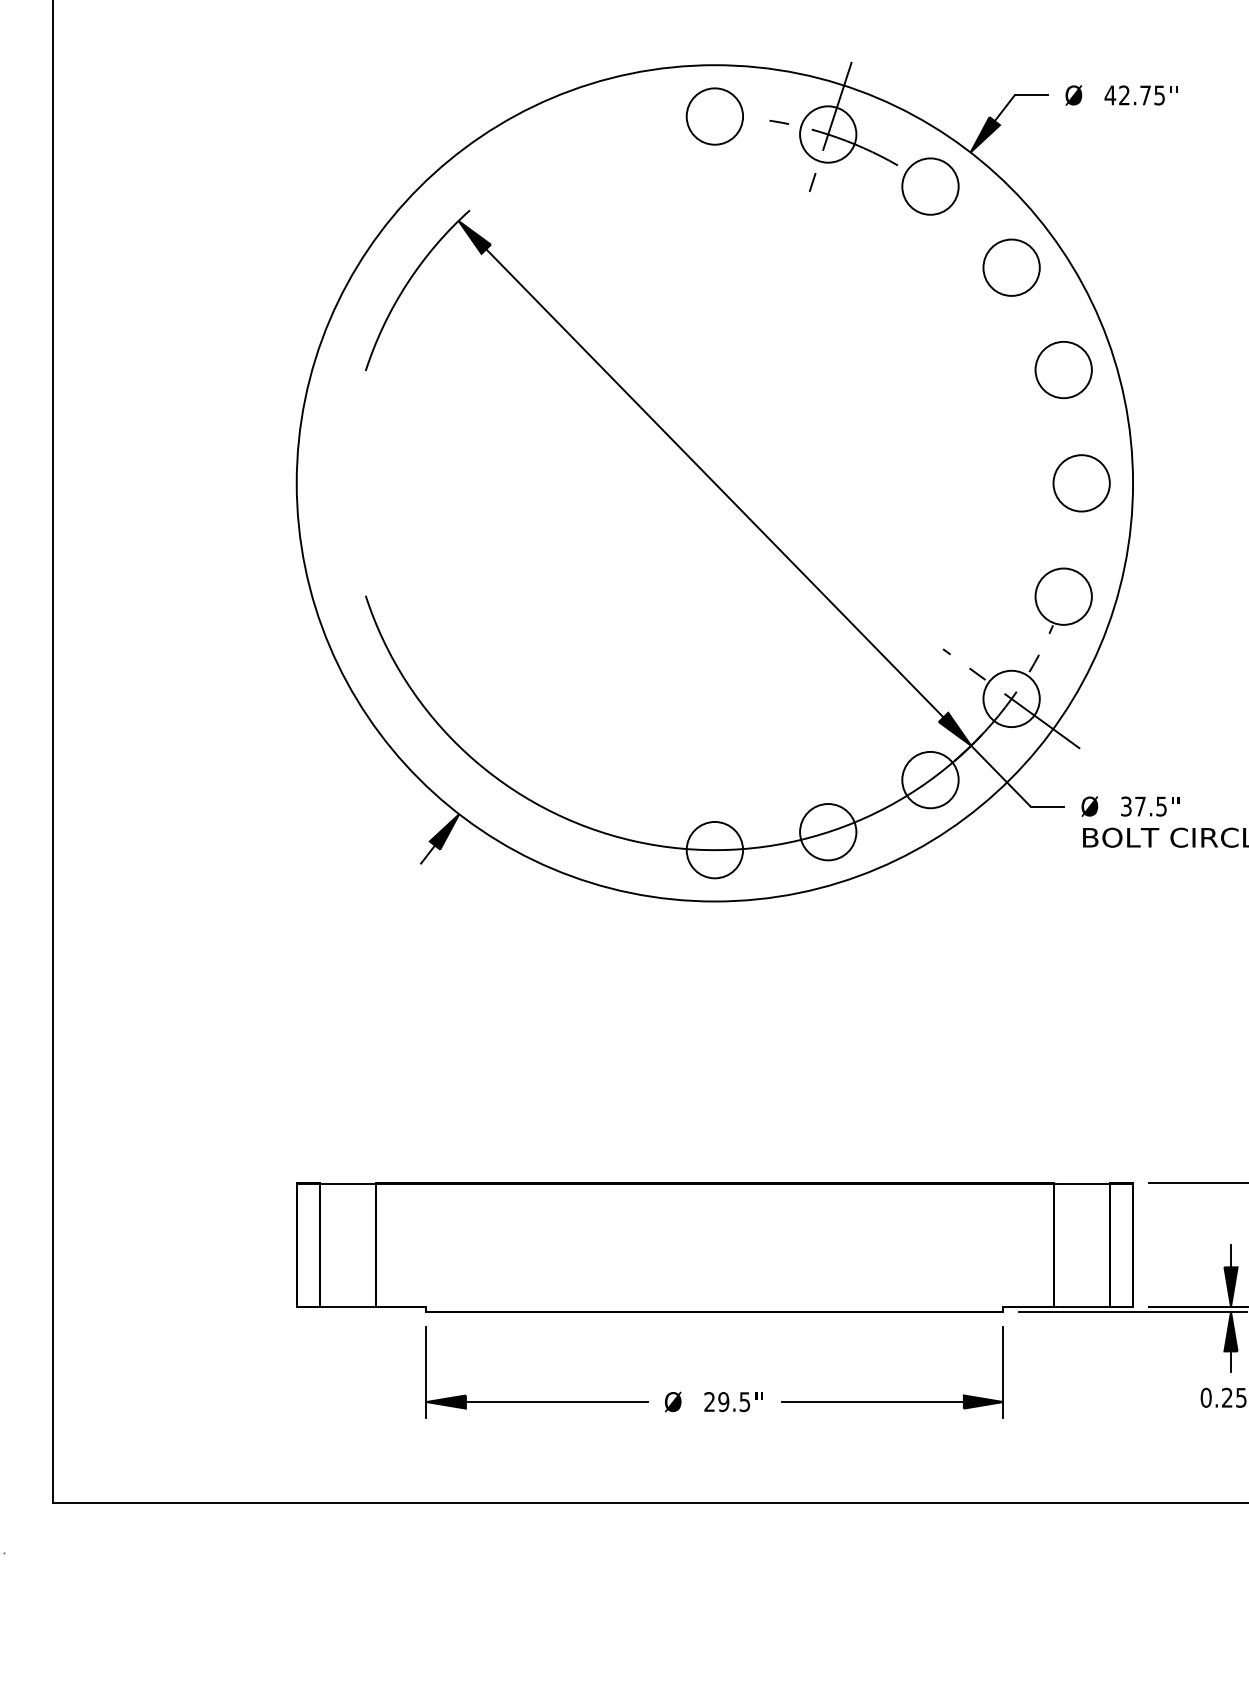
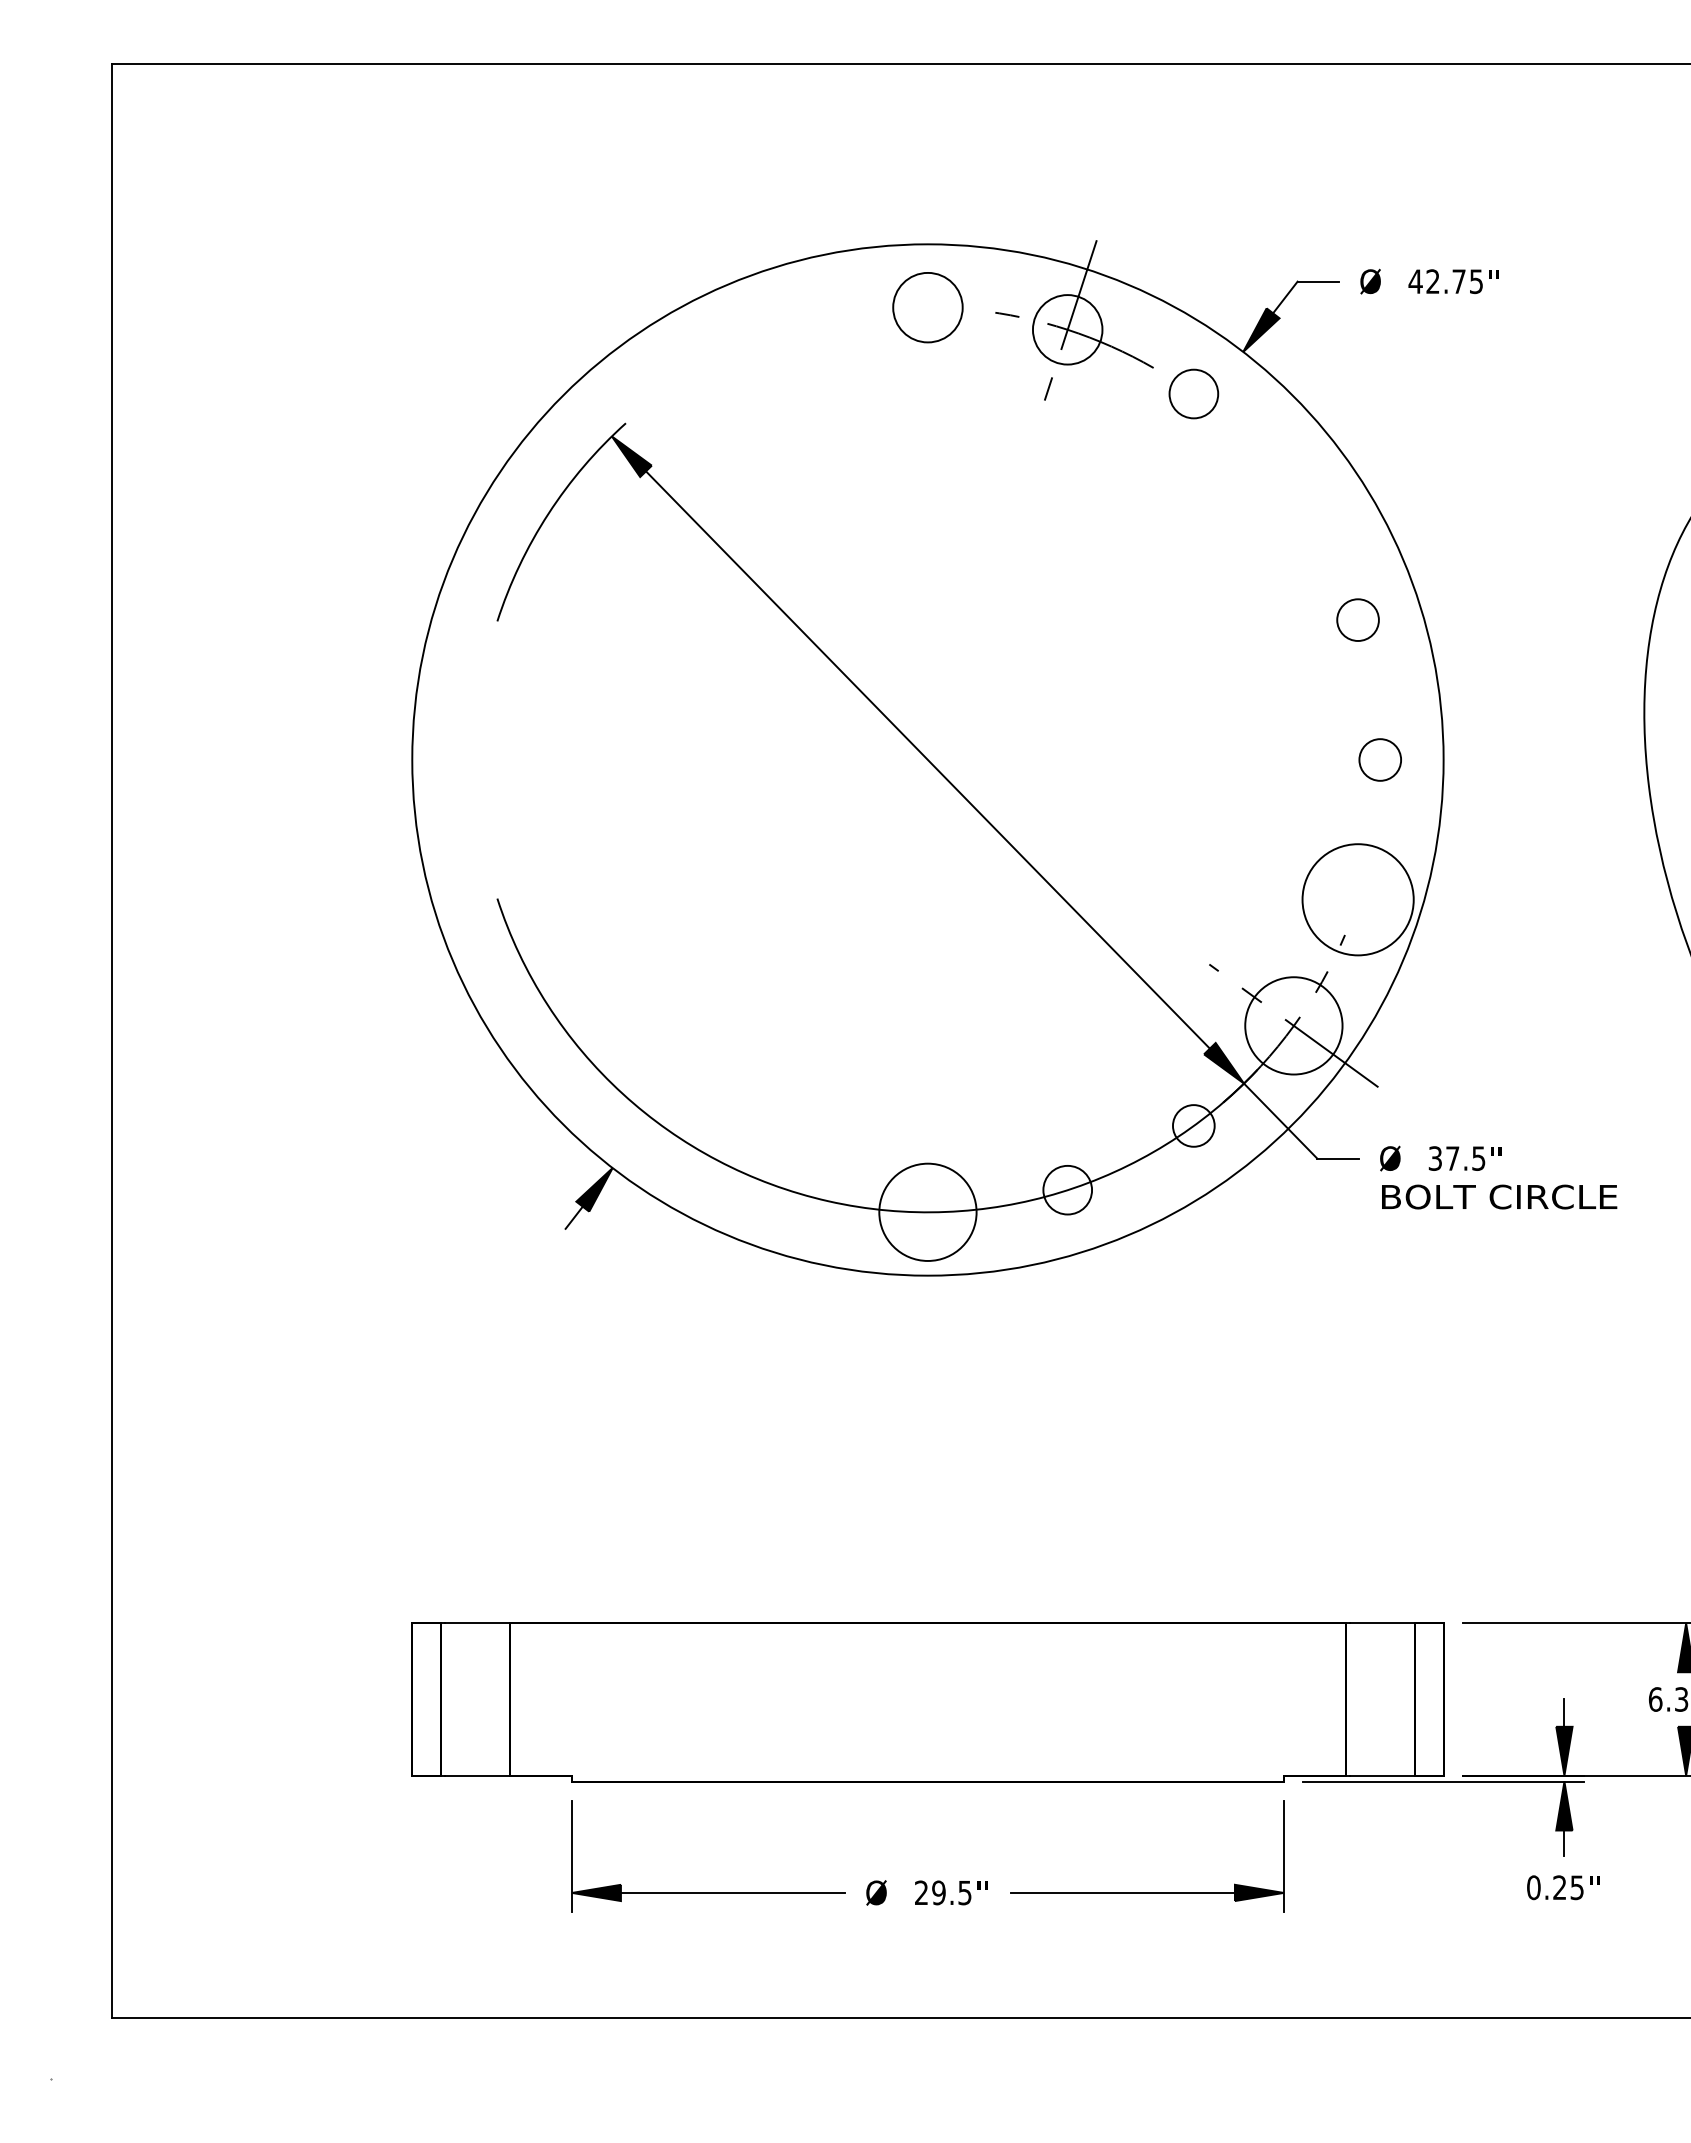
circle: (930, 186) -> (1193, 393), size x0.7
circle: (1011, 267) -> (1293, 493), removed
circle: (1063, 369) -> (1357, 619), size x0.6
circle: (1081, 482) -> (1380, 759), size x0.6
circle: (1063, 596) -> (1357, 899), size x1.6
circle: (1011, 698) -> (1293, 1025), size x1.4
circle: (930, 779) -> (1193, 1125), size x0.6
circle: (828, 831) -> (1067, 1189), size x0.7
circle: (714, 850) -> (927, 1212), size x1.4

